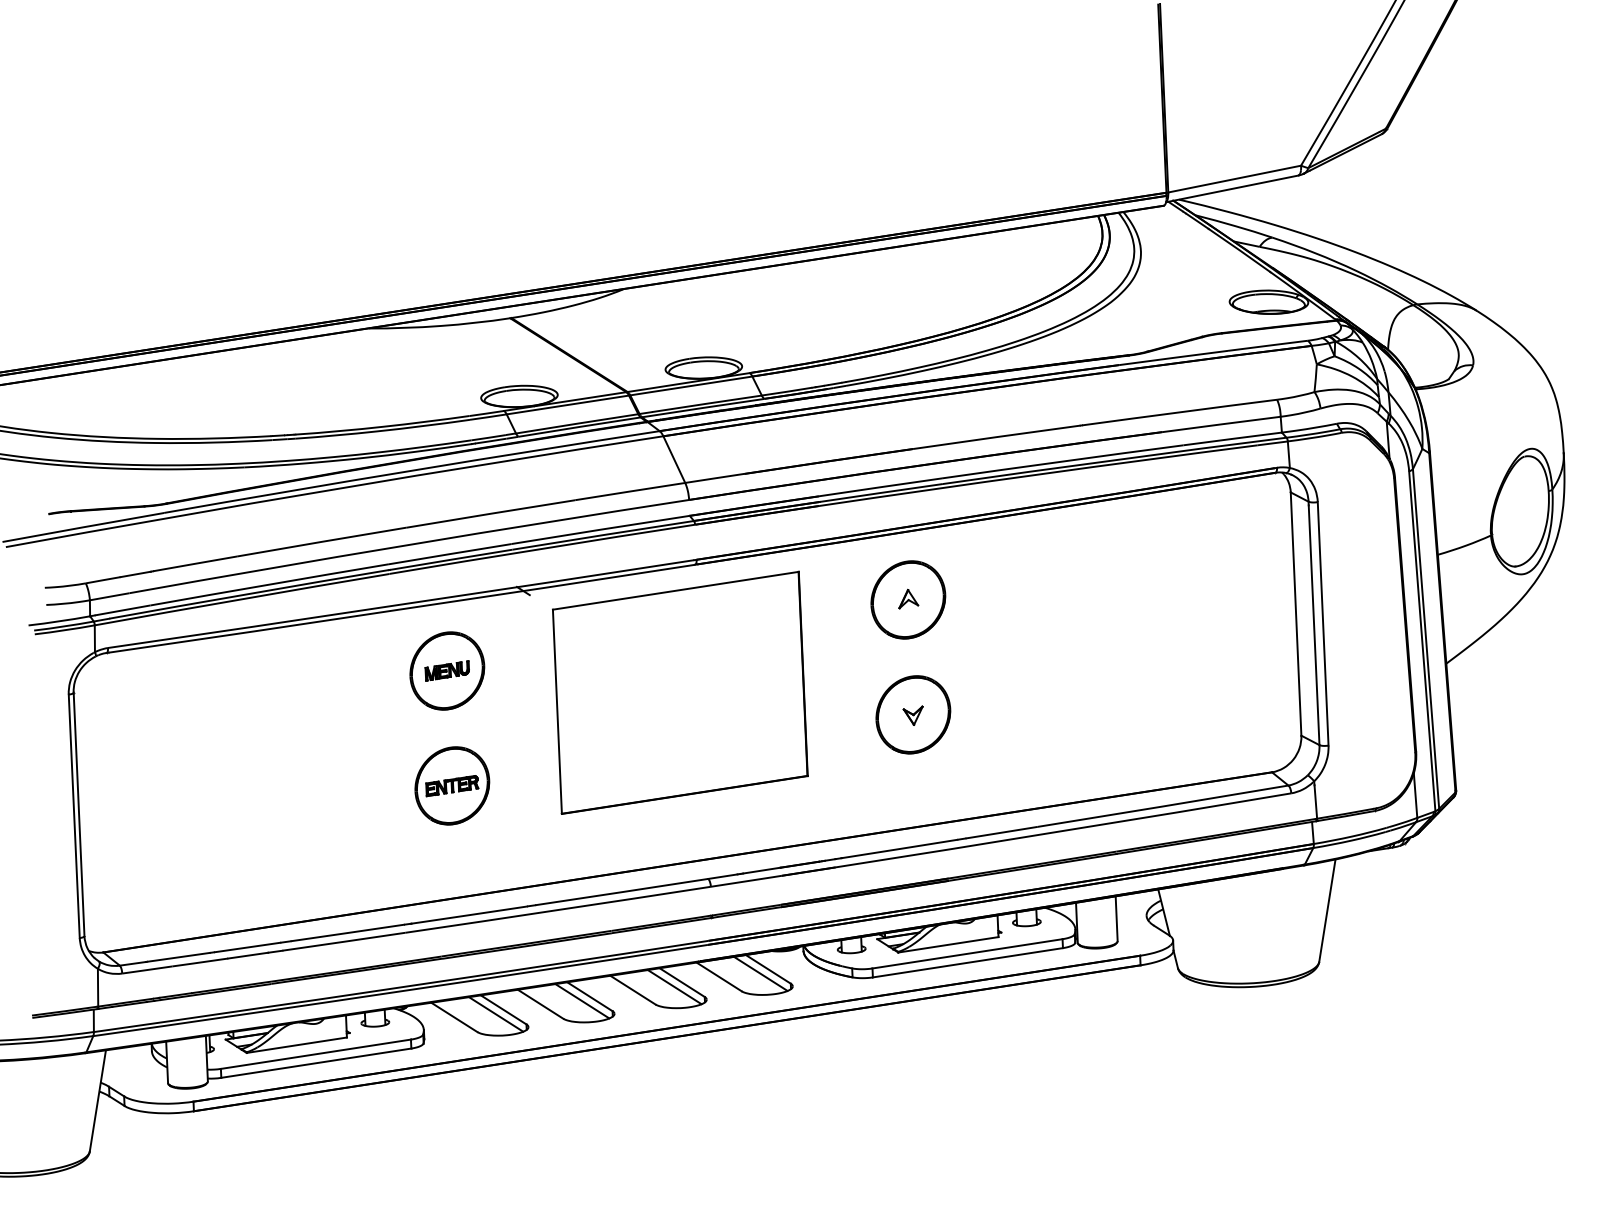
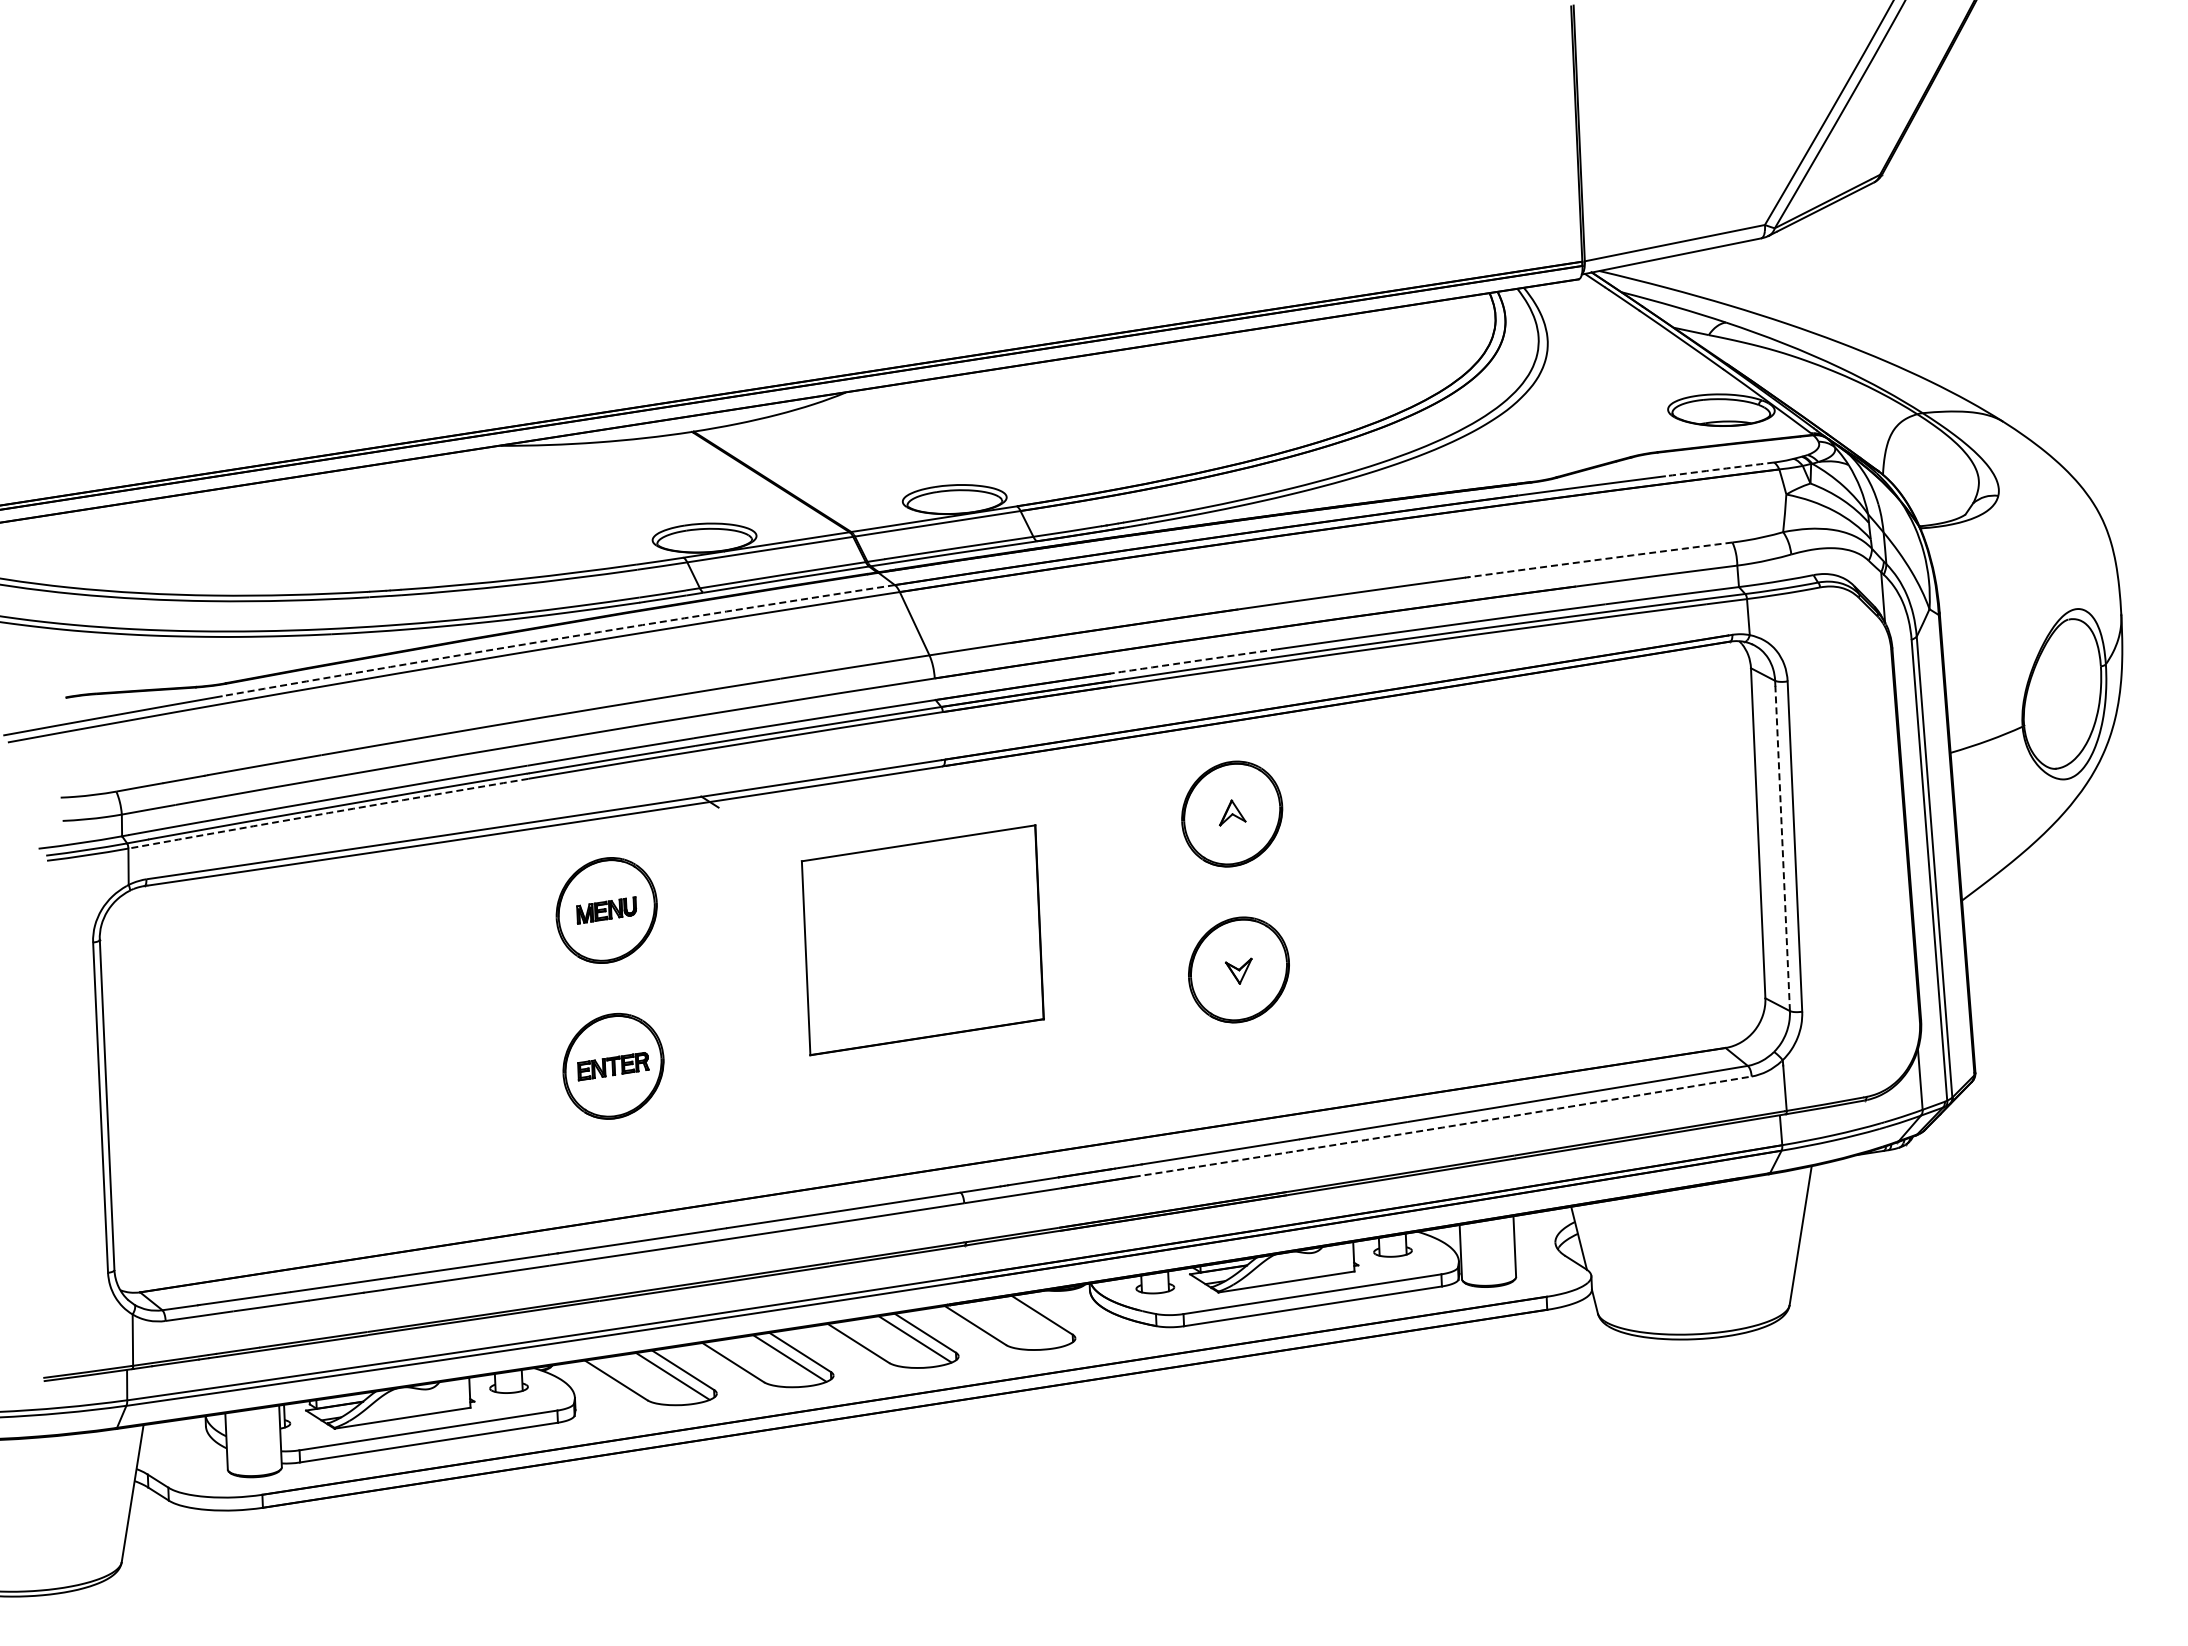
arc: (1267, 345) -> (1719, 469), solid -> dashed
arc: (1179, 412) -> (1600, 559), solid -> dashed
arc: (411, 470) -> (558, 638), solid -> dashed
arc: (880, 487) -> (1194, 661), solid -> dashed
arc: (242, 599) -> (328, 813), solid -> dashed
line: (1313, 625) -> (1782, 848), solid -> dashed
part: (680, 693) -> (922, 940), size x0.7
arc: (1063, 830) -> (1442, 1127), solid -> dashed
line: (760, 973) -> (1031, 1321), removed

